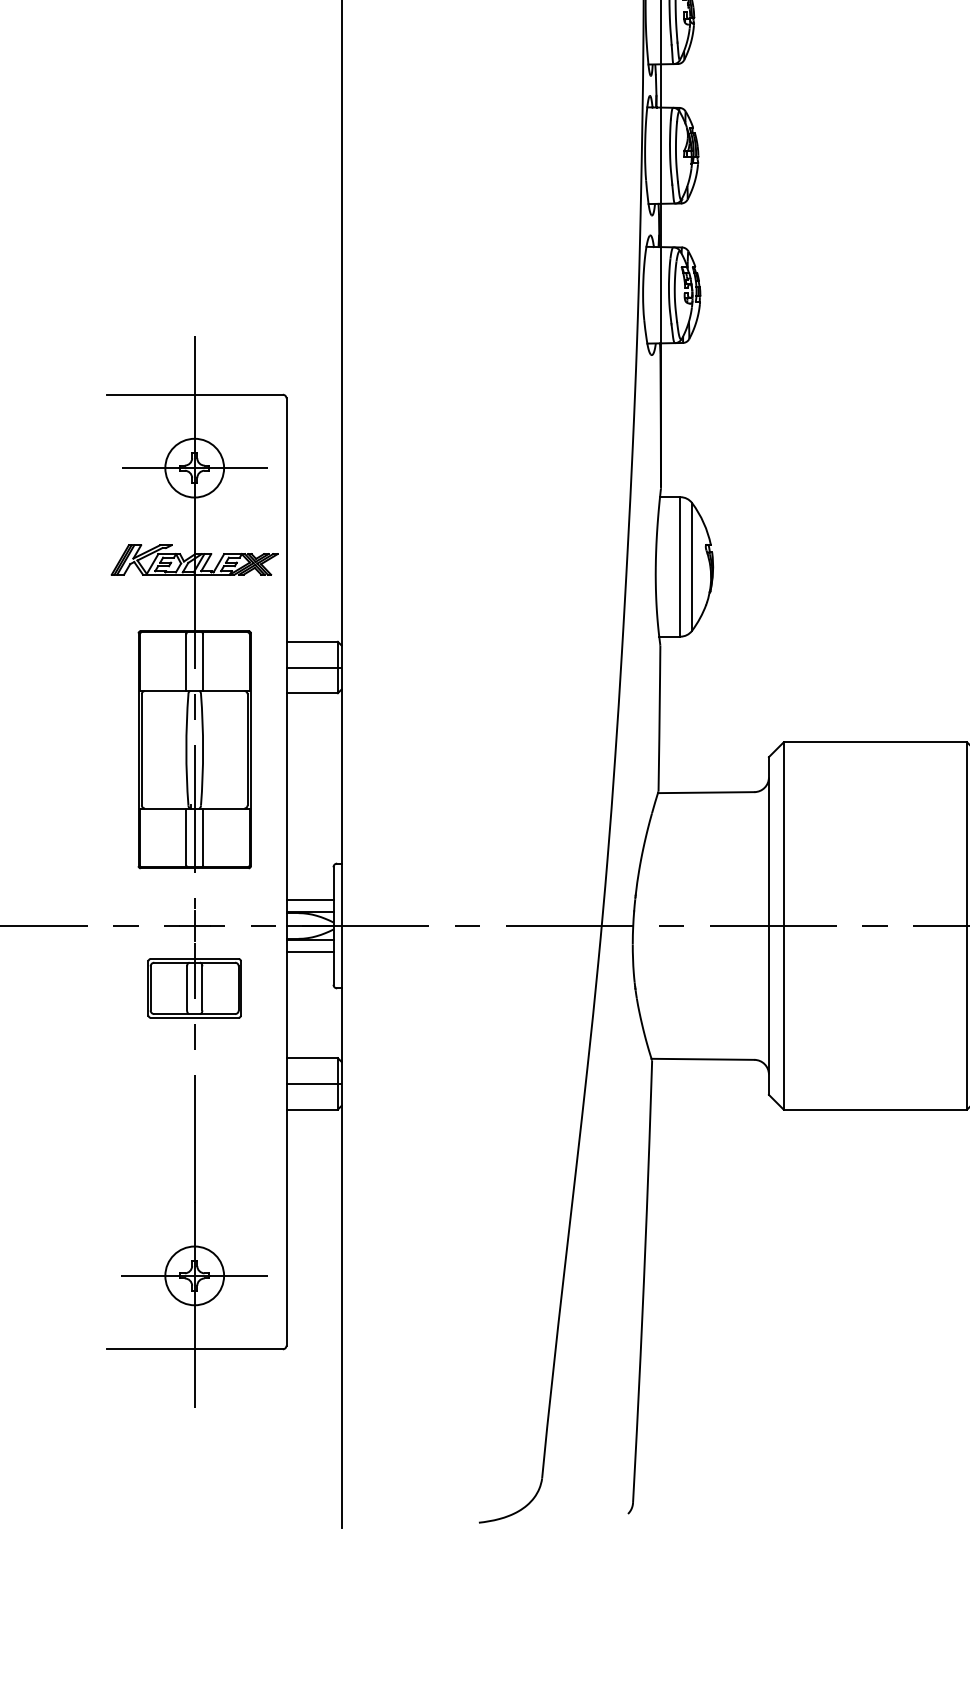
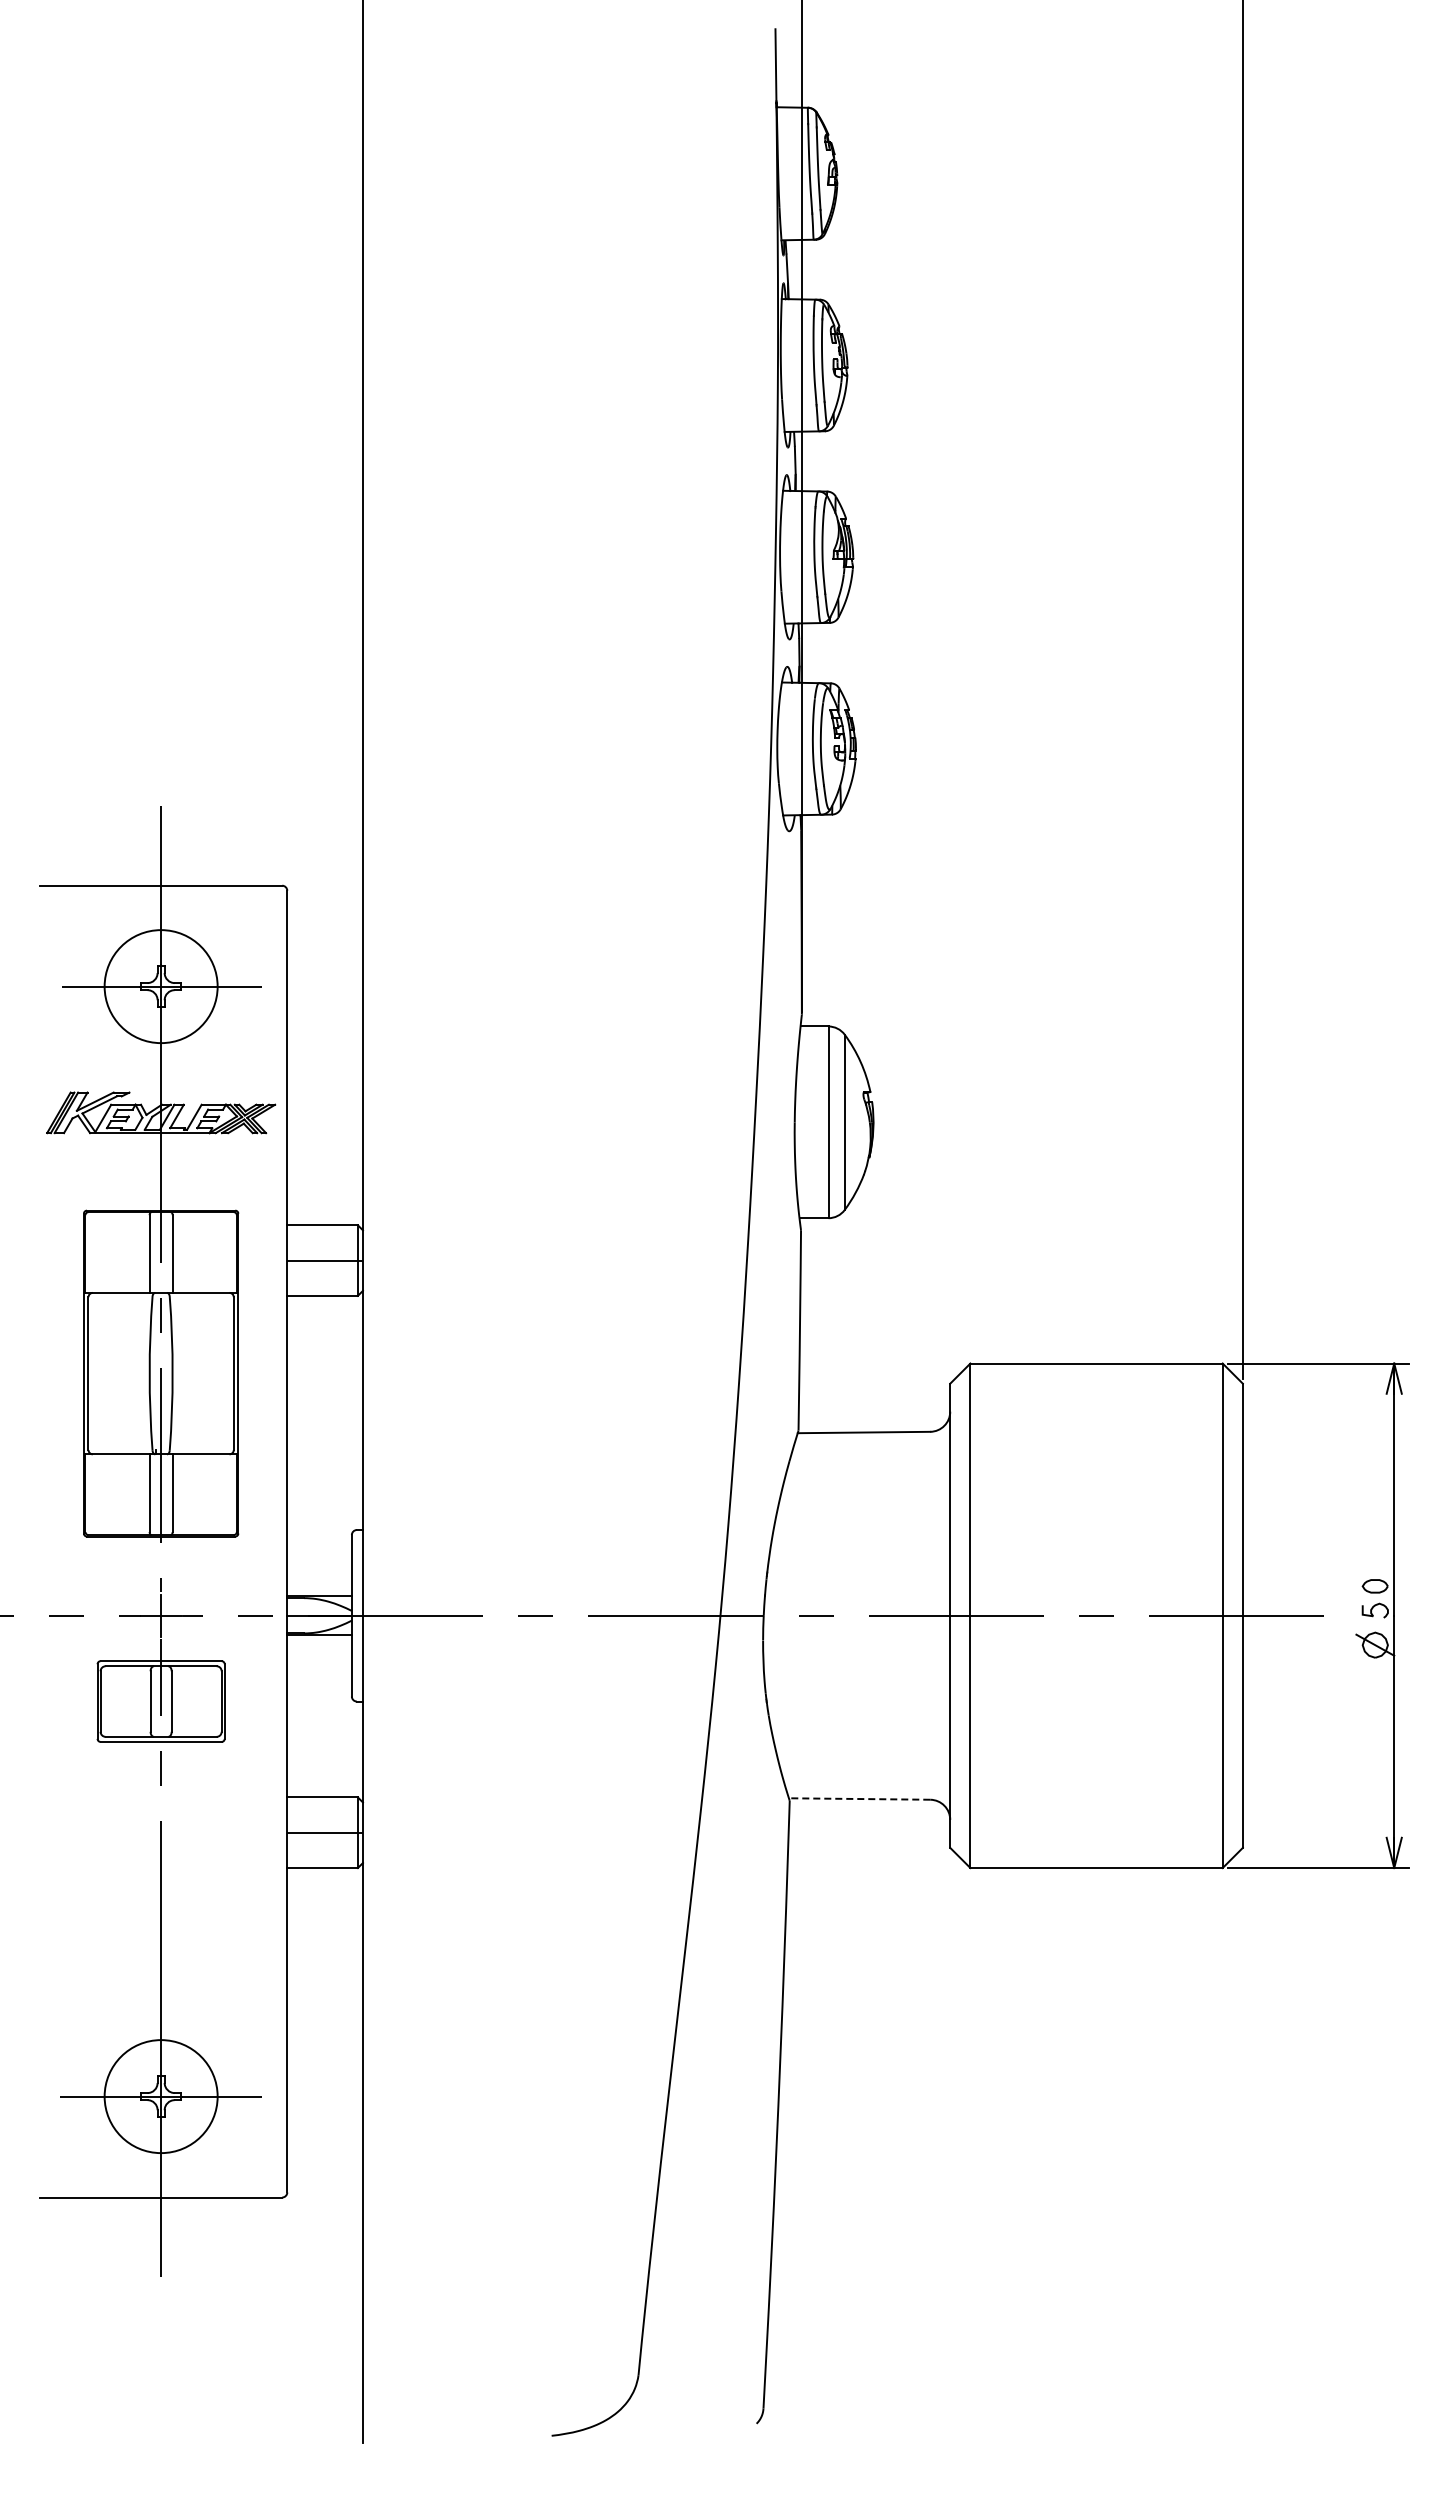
circle: (194, 468) -> (160, 986), size x1.4
line: (309, 900) -> (319, 1580), removed
line: (309, 951) -> (319, 1651), removed
line: (702, 1059) -> (859, 1799), solid -> dashed
circle: (194, 1275) -> (160, 2096), size x1.4

